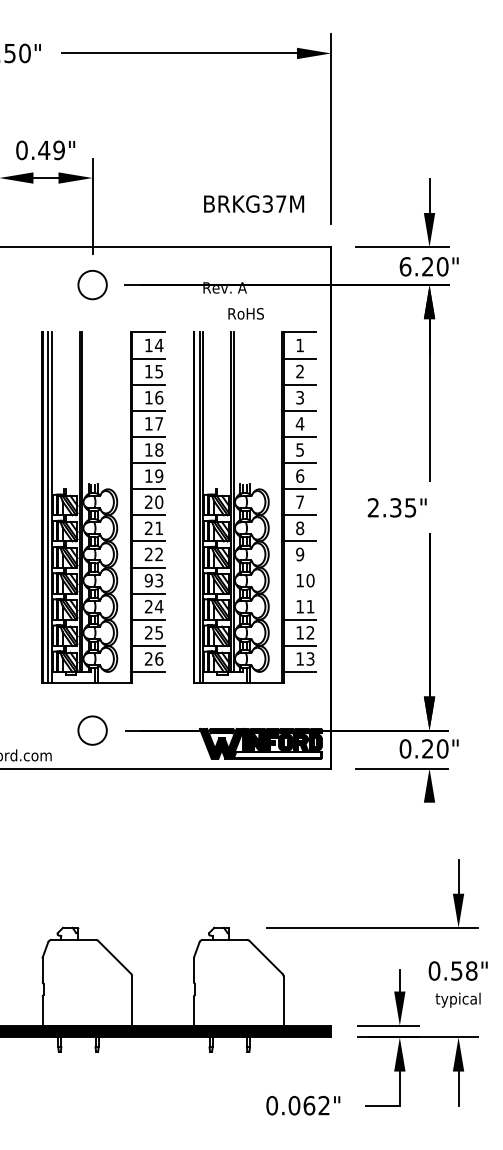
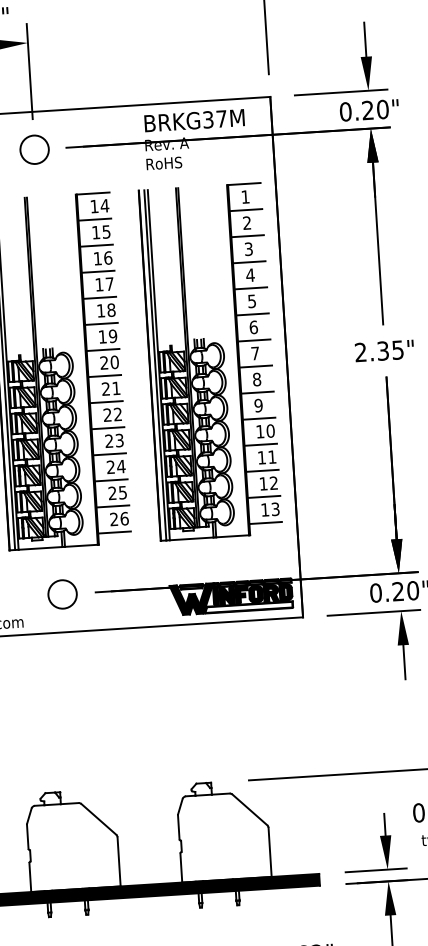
text: (254, 203) -> (194, 120), moved
text: (405, 266) -> (345, 111), 6.20" -> 0.20"
text: (245, 313) -> (163, 163), moved
text: (396, 507) -> (383, 350), moved
line: (299, 567) -> (258, 418), added
text: (148, 580) -> (108, 441), 93 -> 23
line: (299, 593) -> (260, 444), added
line: (429, 819) -> (404, 662), added

